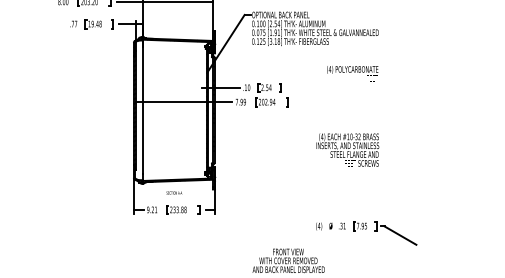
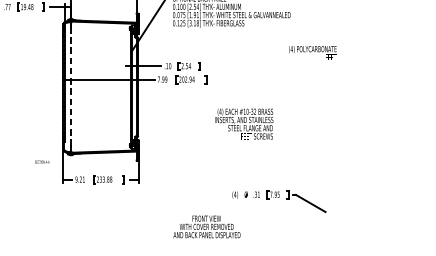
text: (352, 73) -> (312, 52), moved
line: (142, 109) -> (71, 86), solid -> dashed
text: (347, 149) -> (243, 123), moved
text: (174, 192) -> (42, 161), moved

